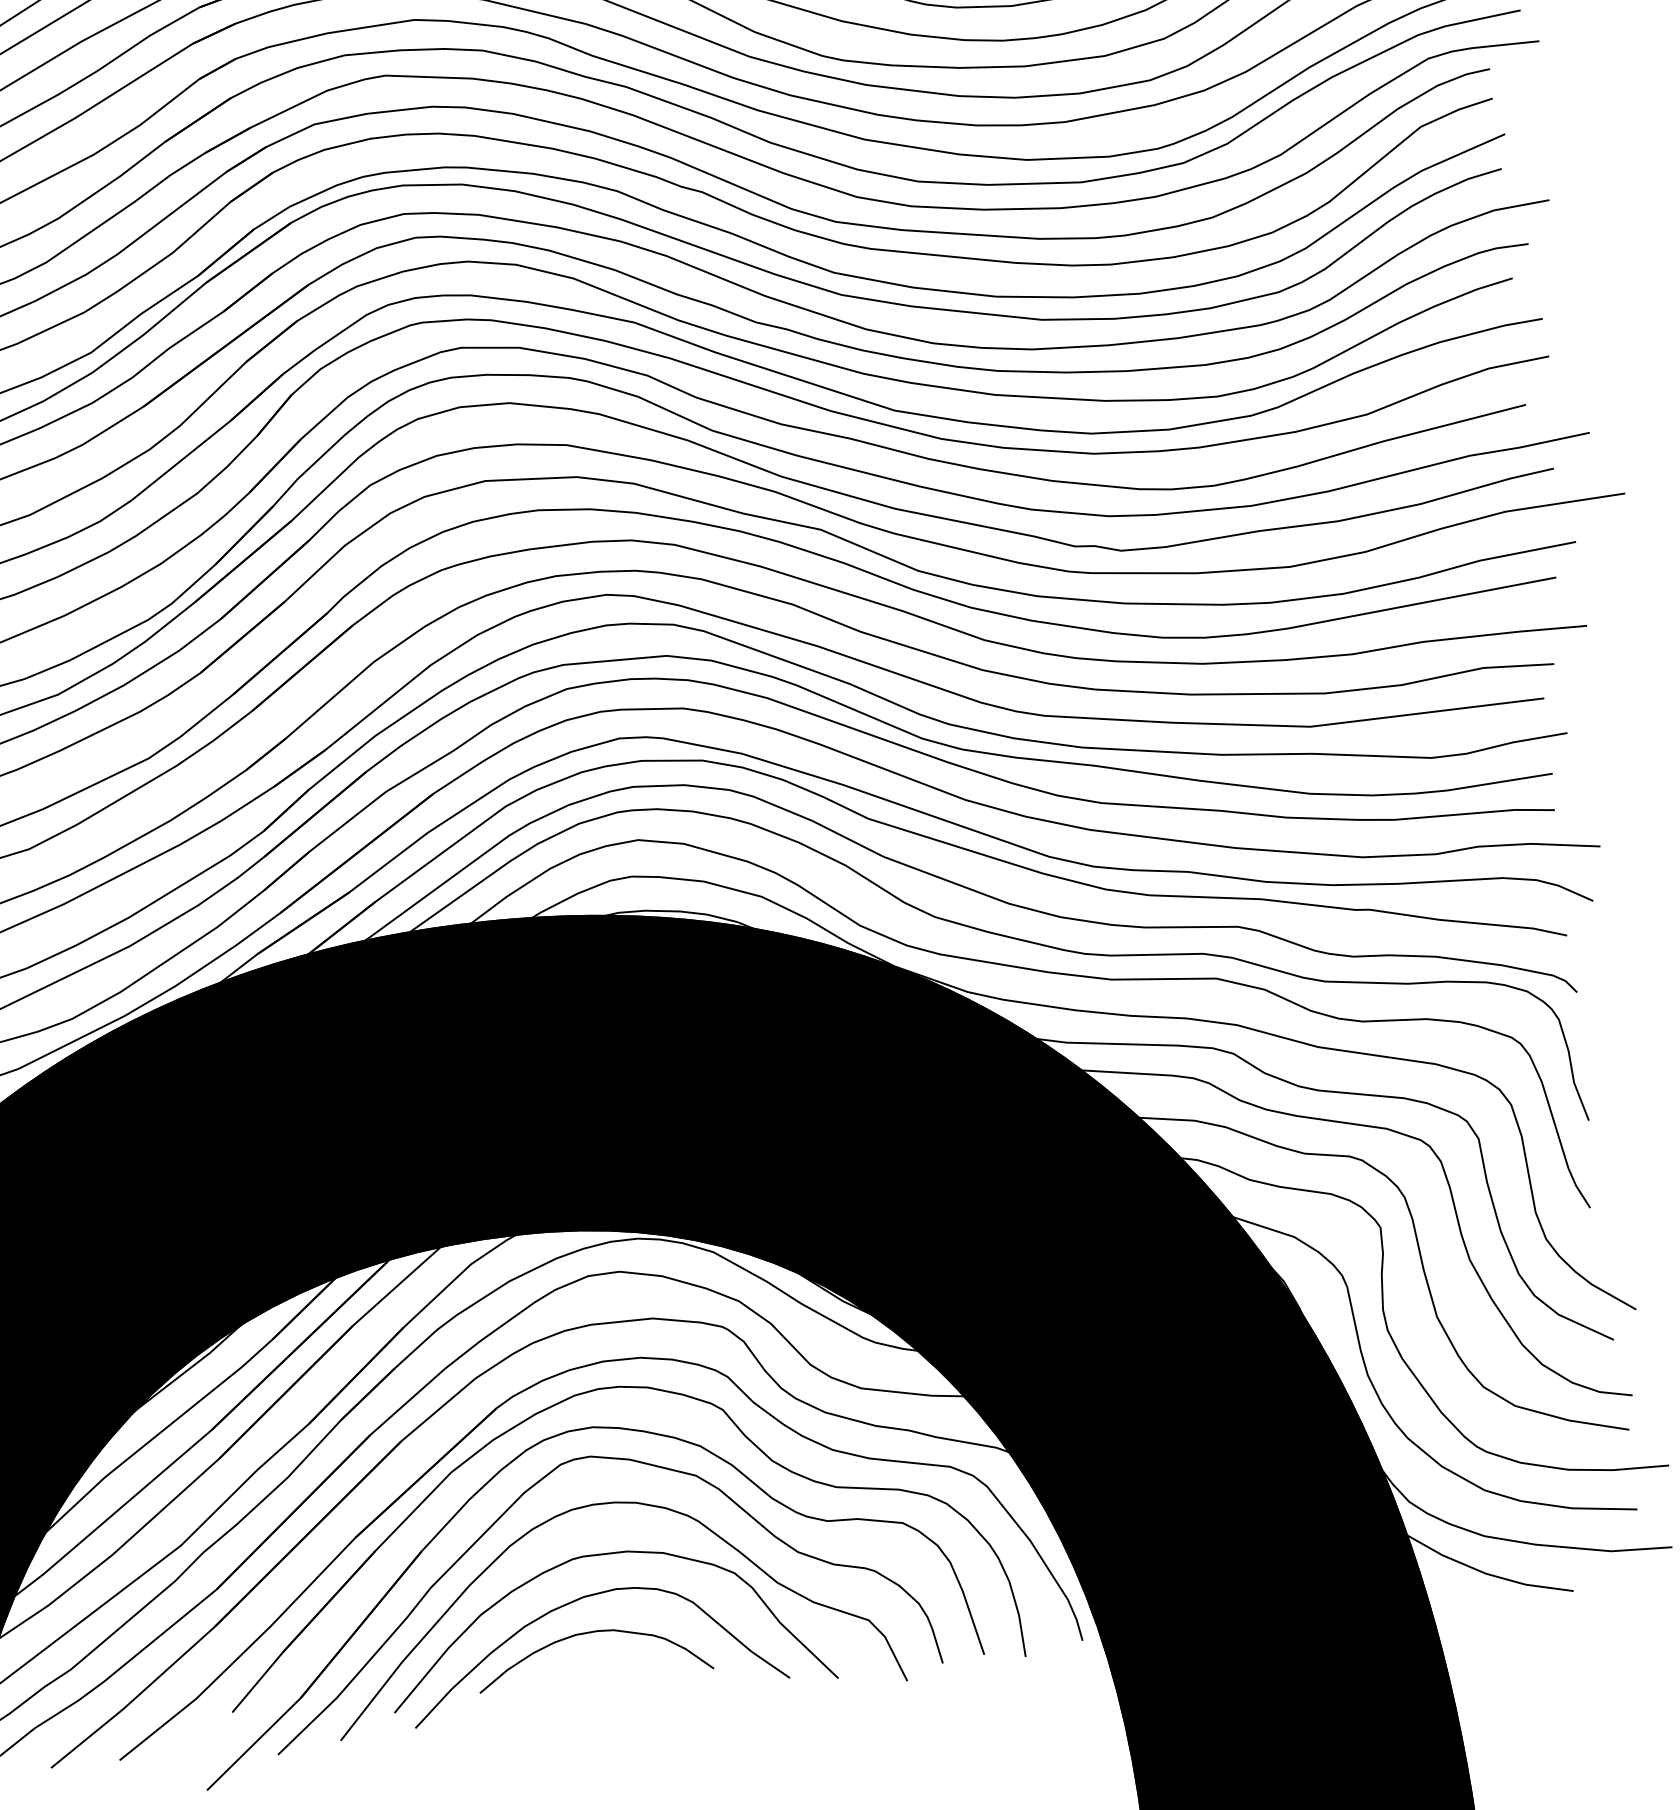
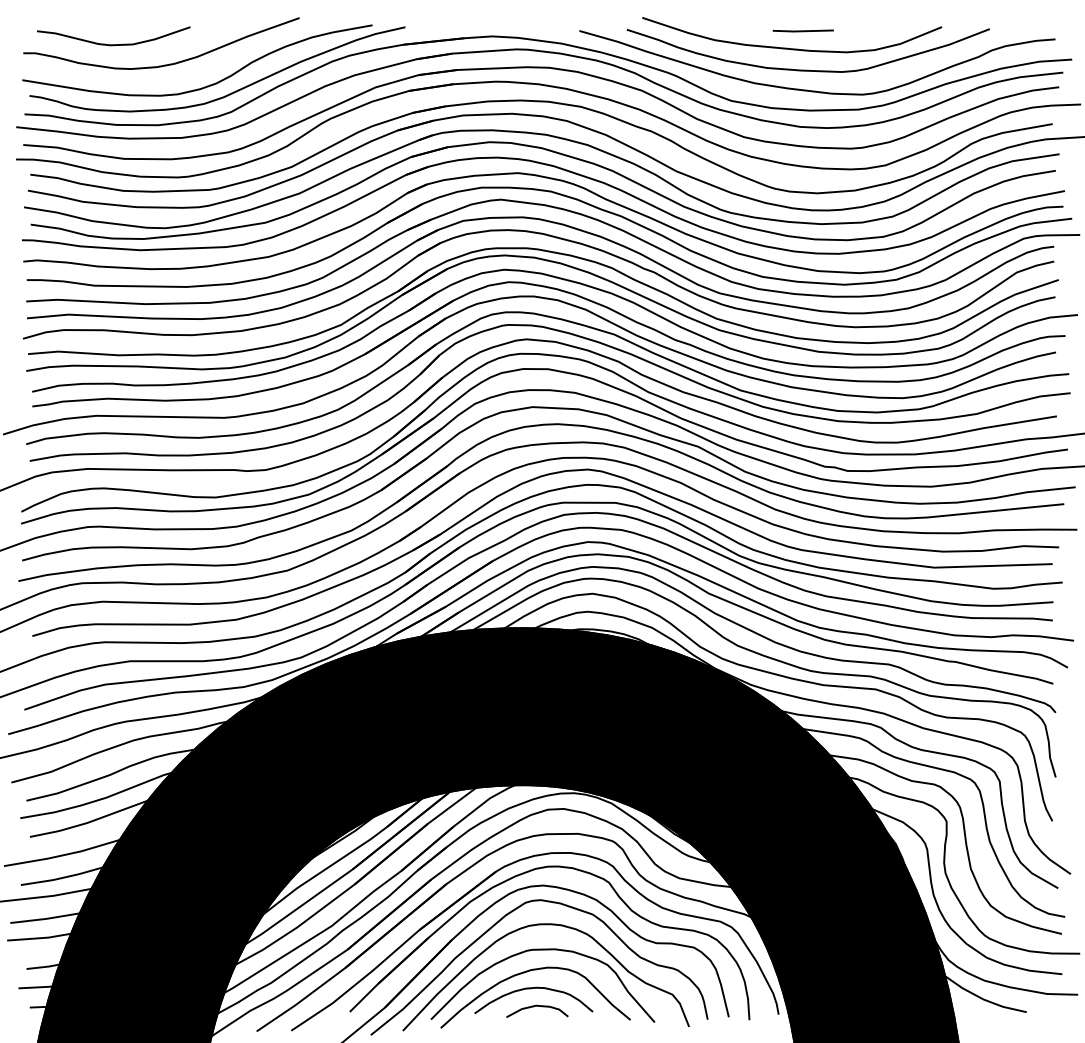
curve: (603, 1667) -> (537, 1006), added

